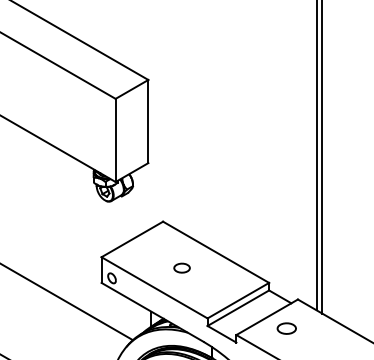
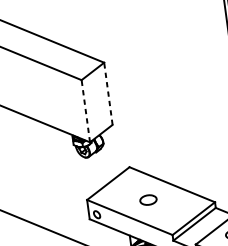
line: (148, 121) -> (108, 93), solid -> dashed
line: (115, 140) -> (85, 111), solid -> dashed
part: (181, 267) -> (147, 199), size x1.4

